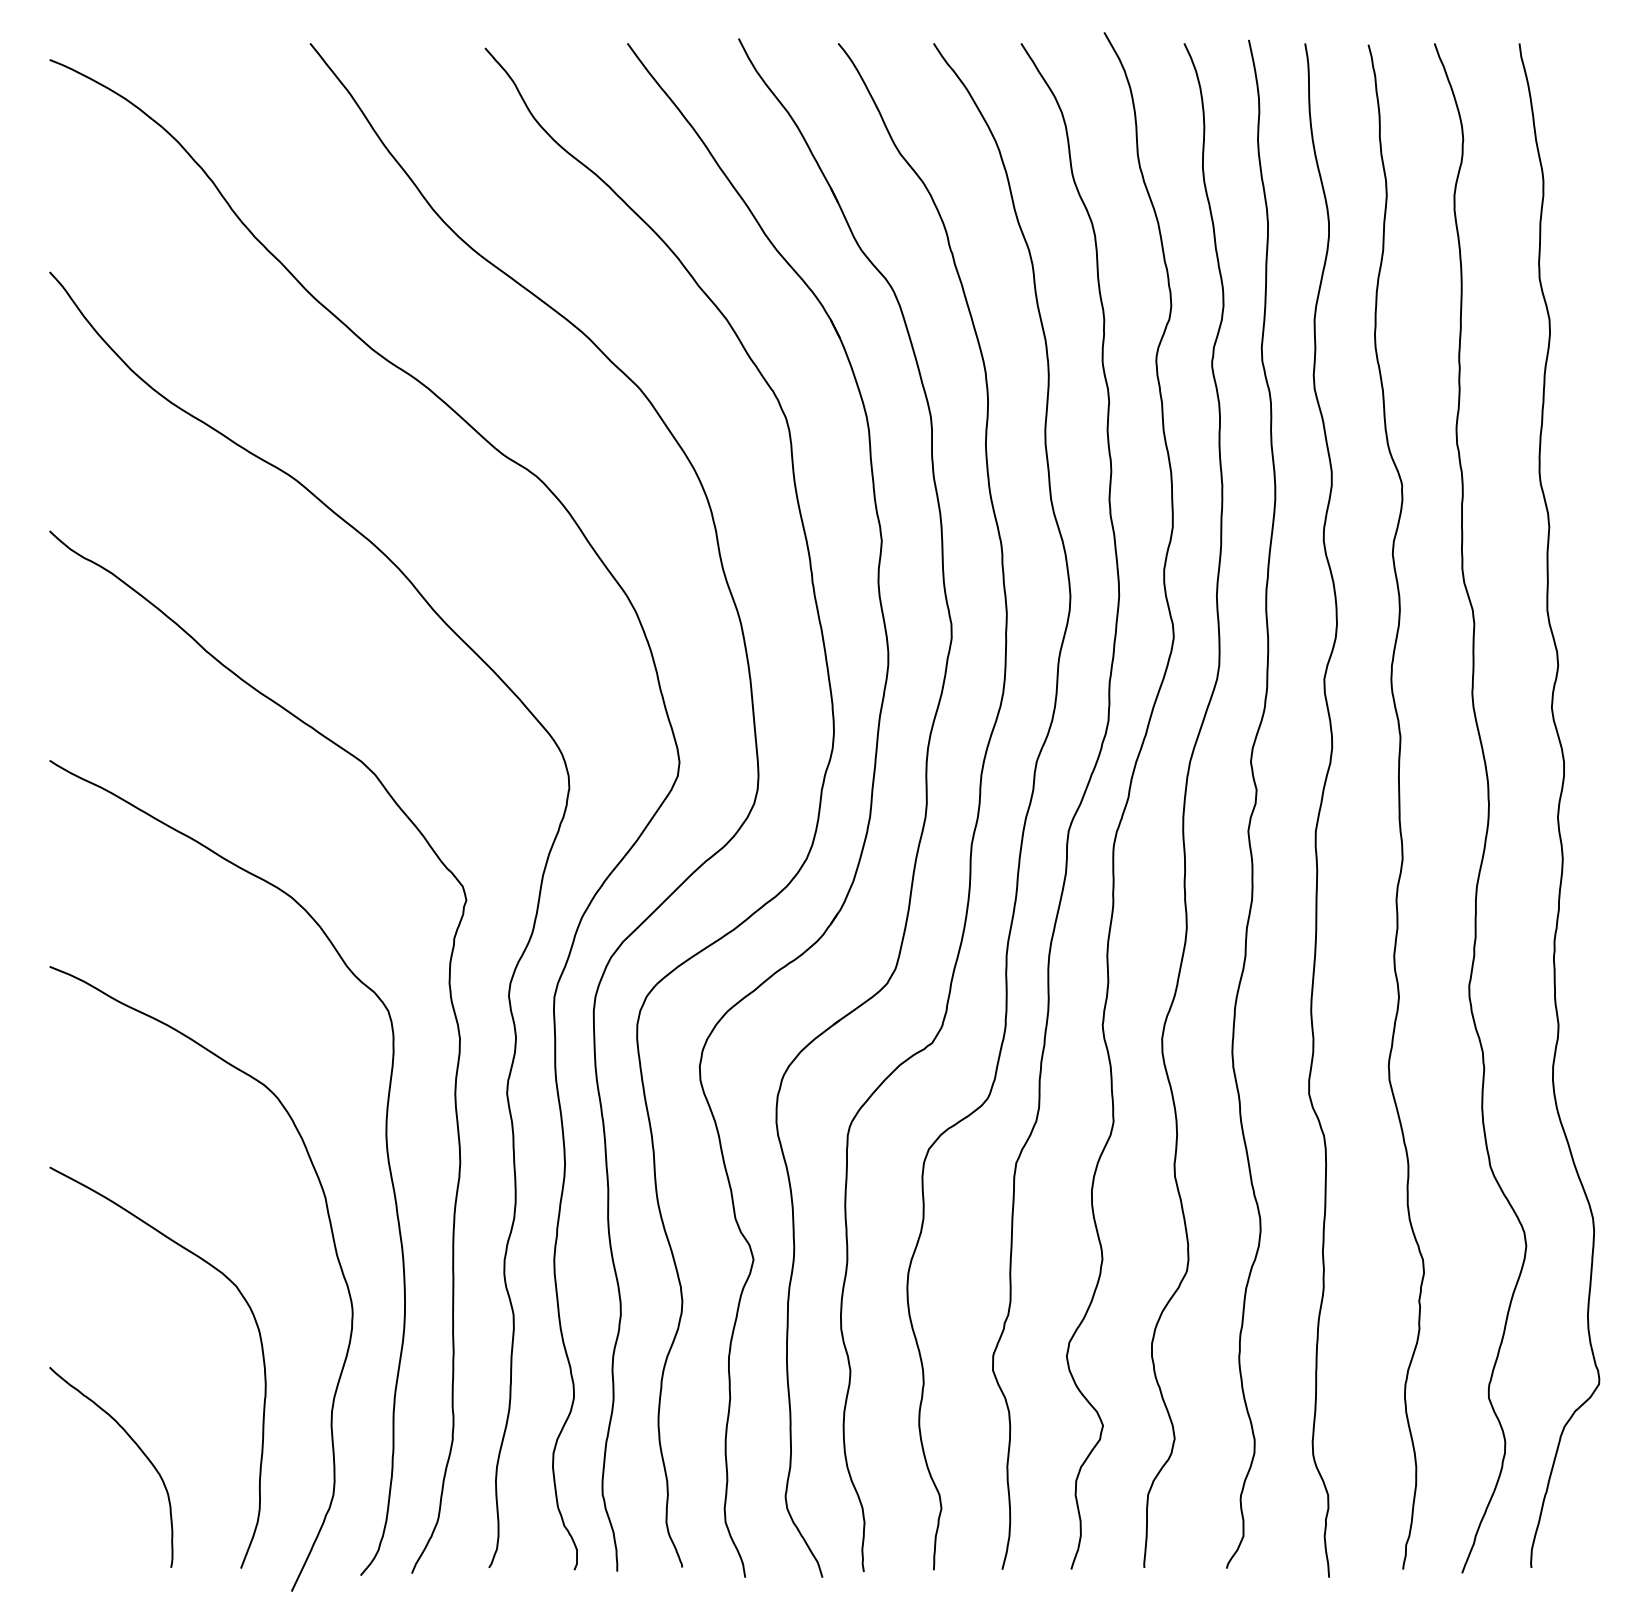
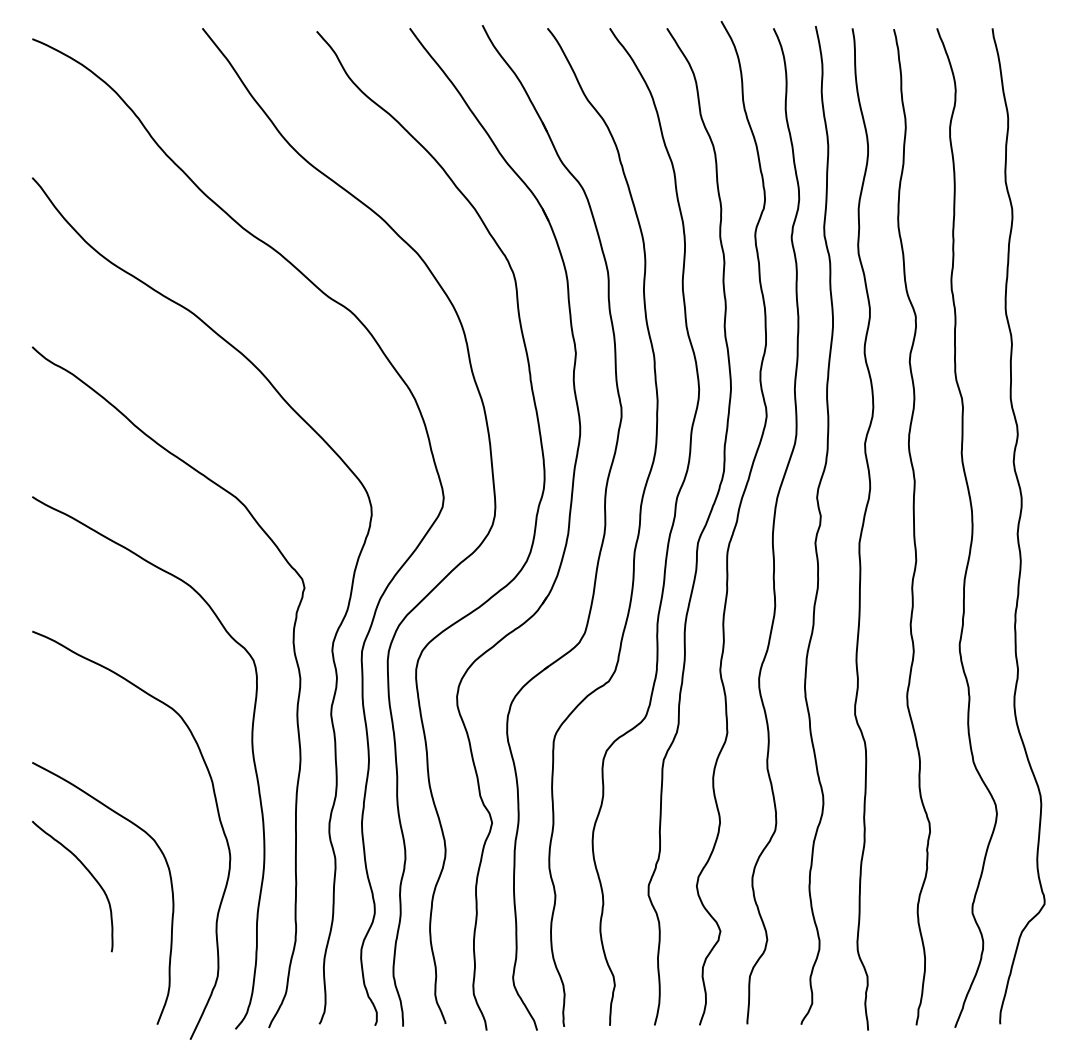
curve: (134, 1444) -> (87, 871), moved

